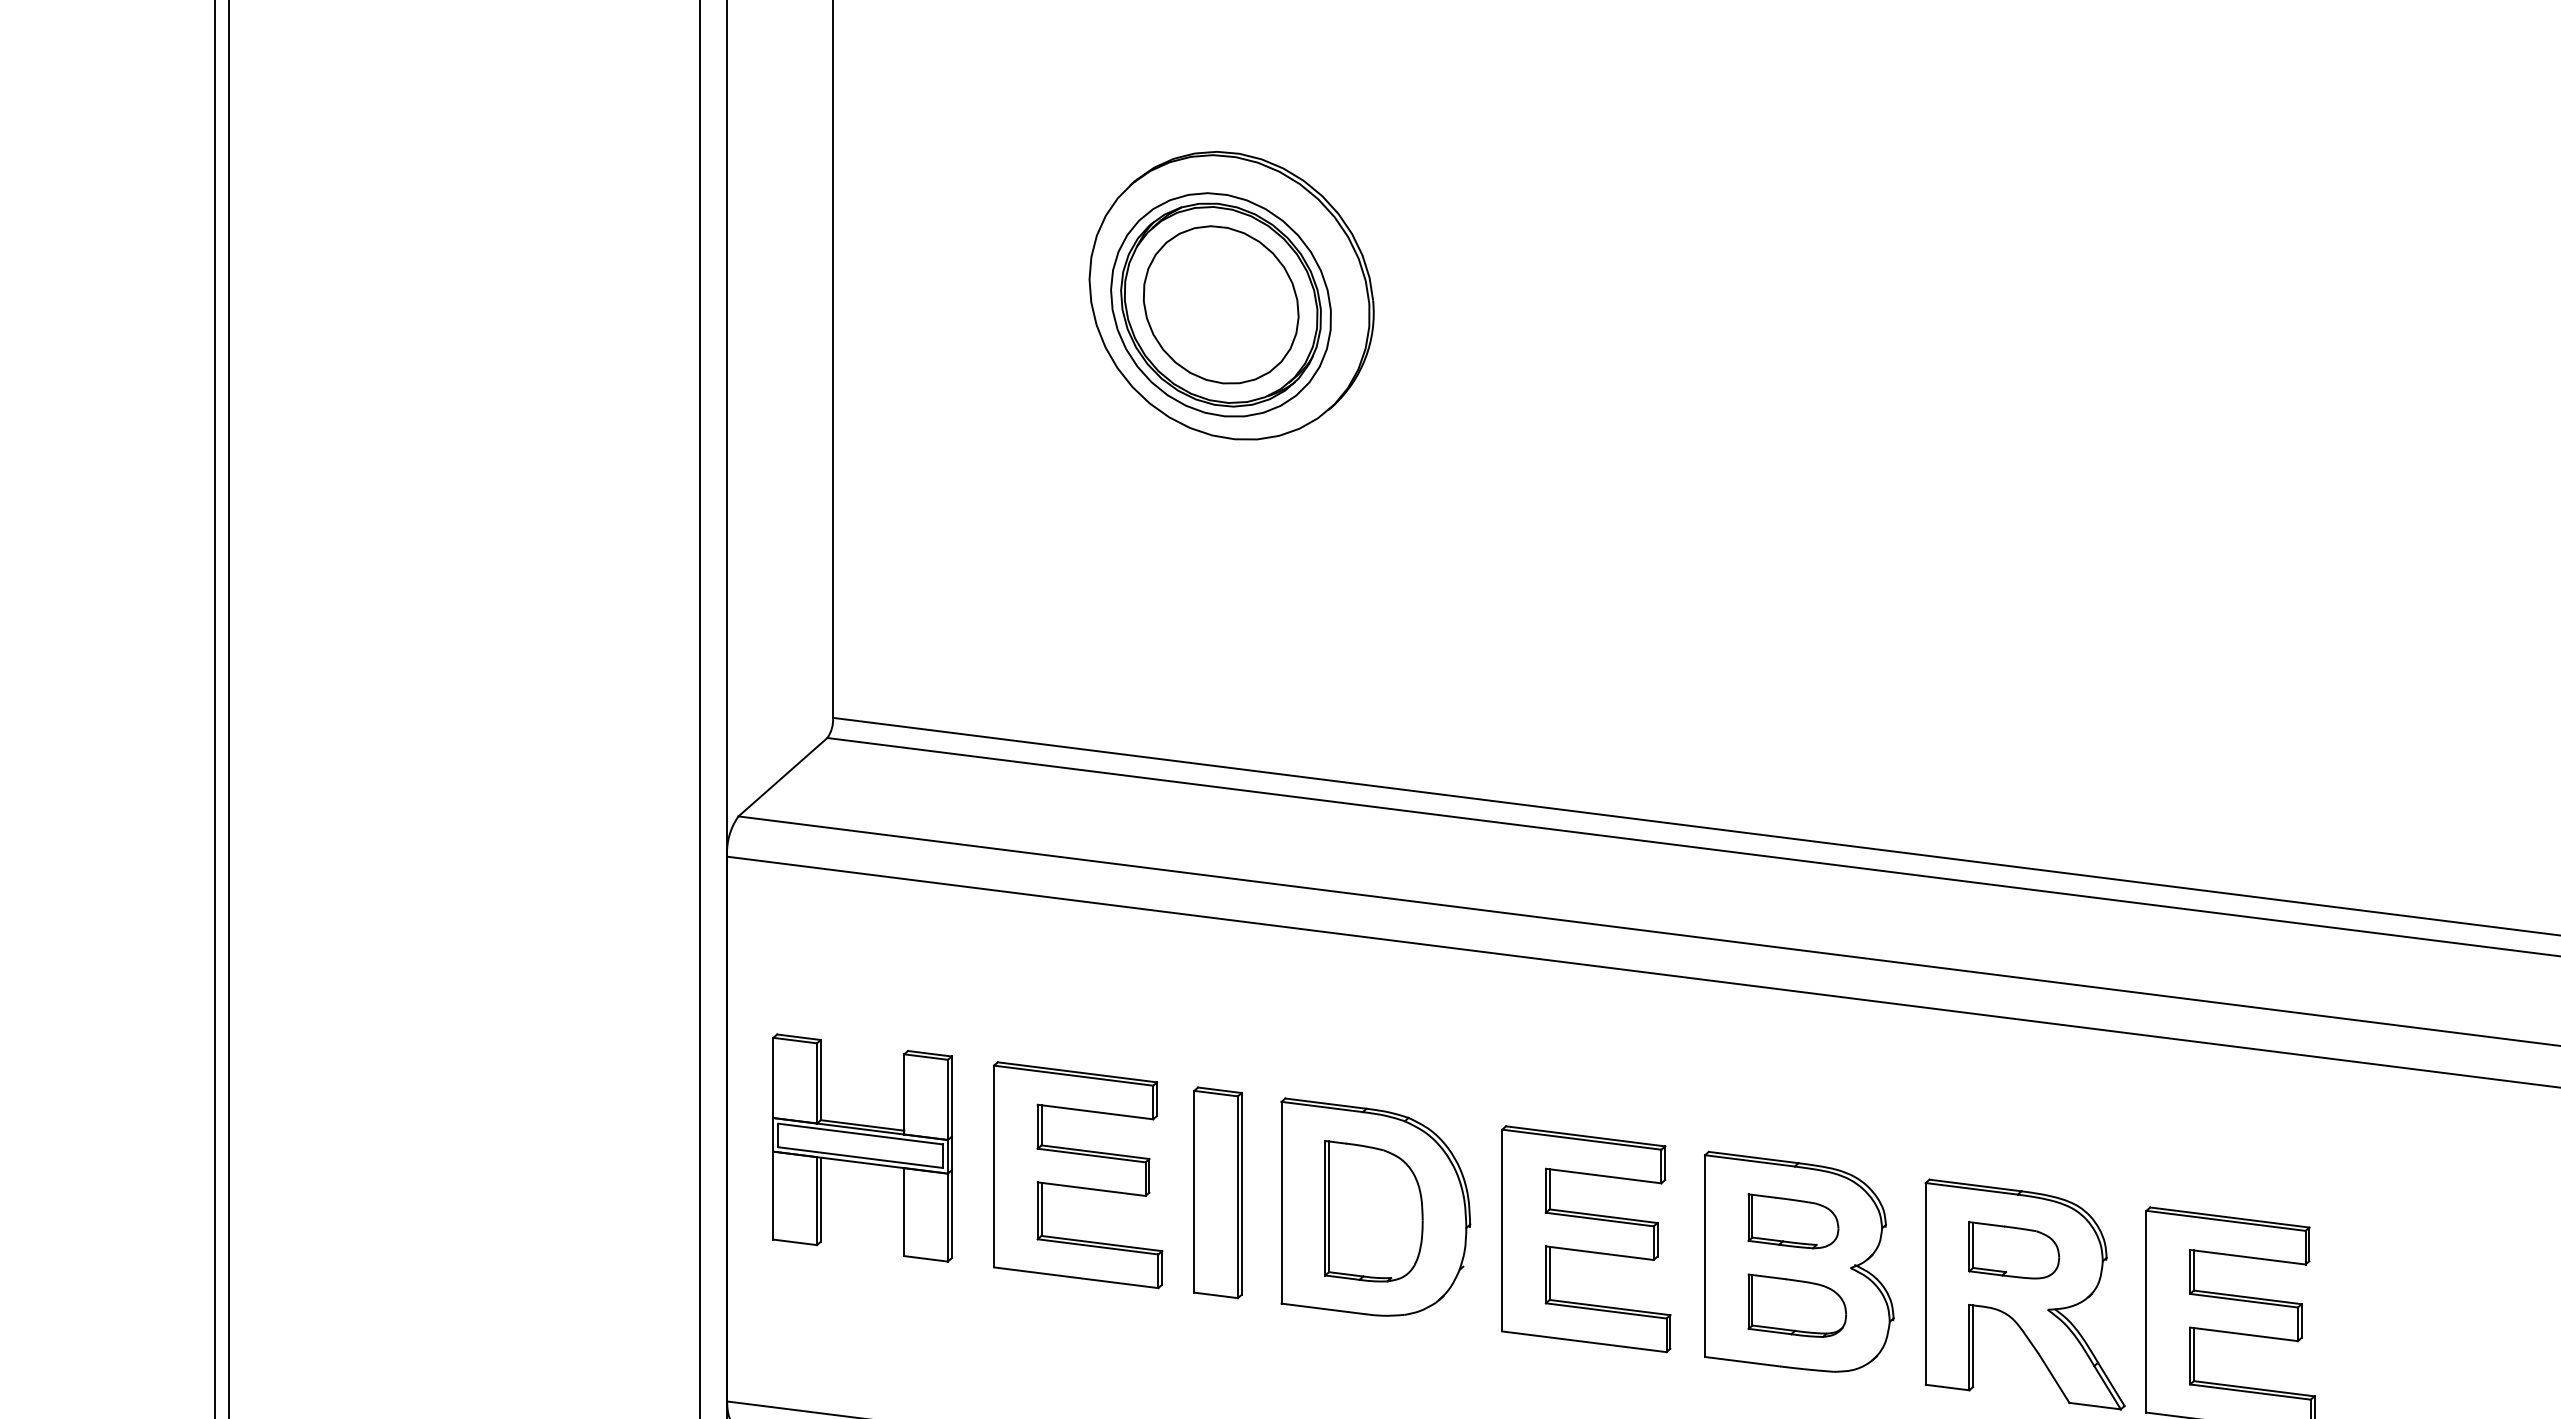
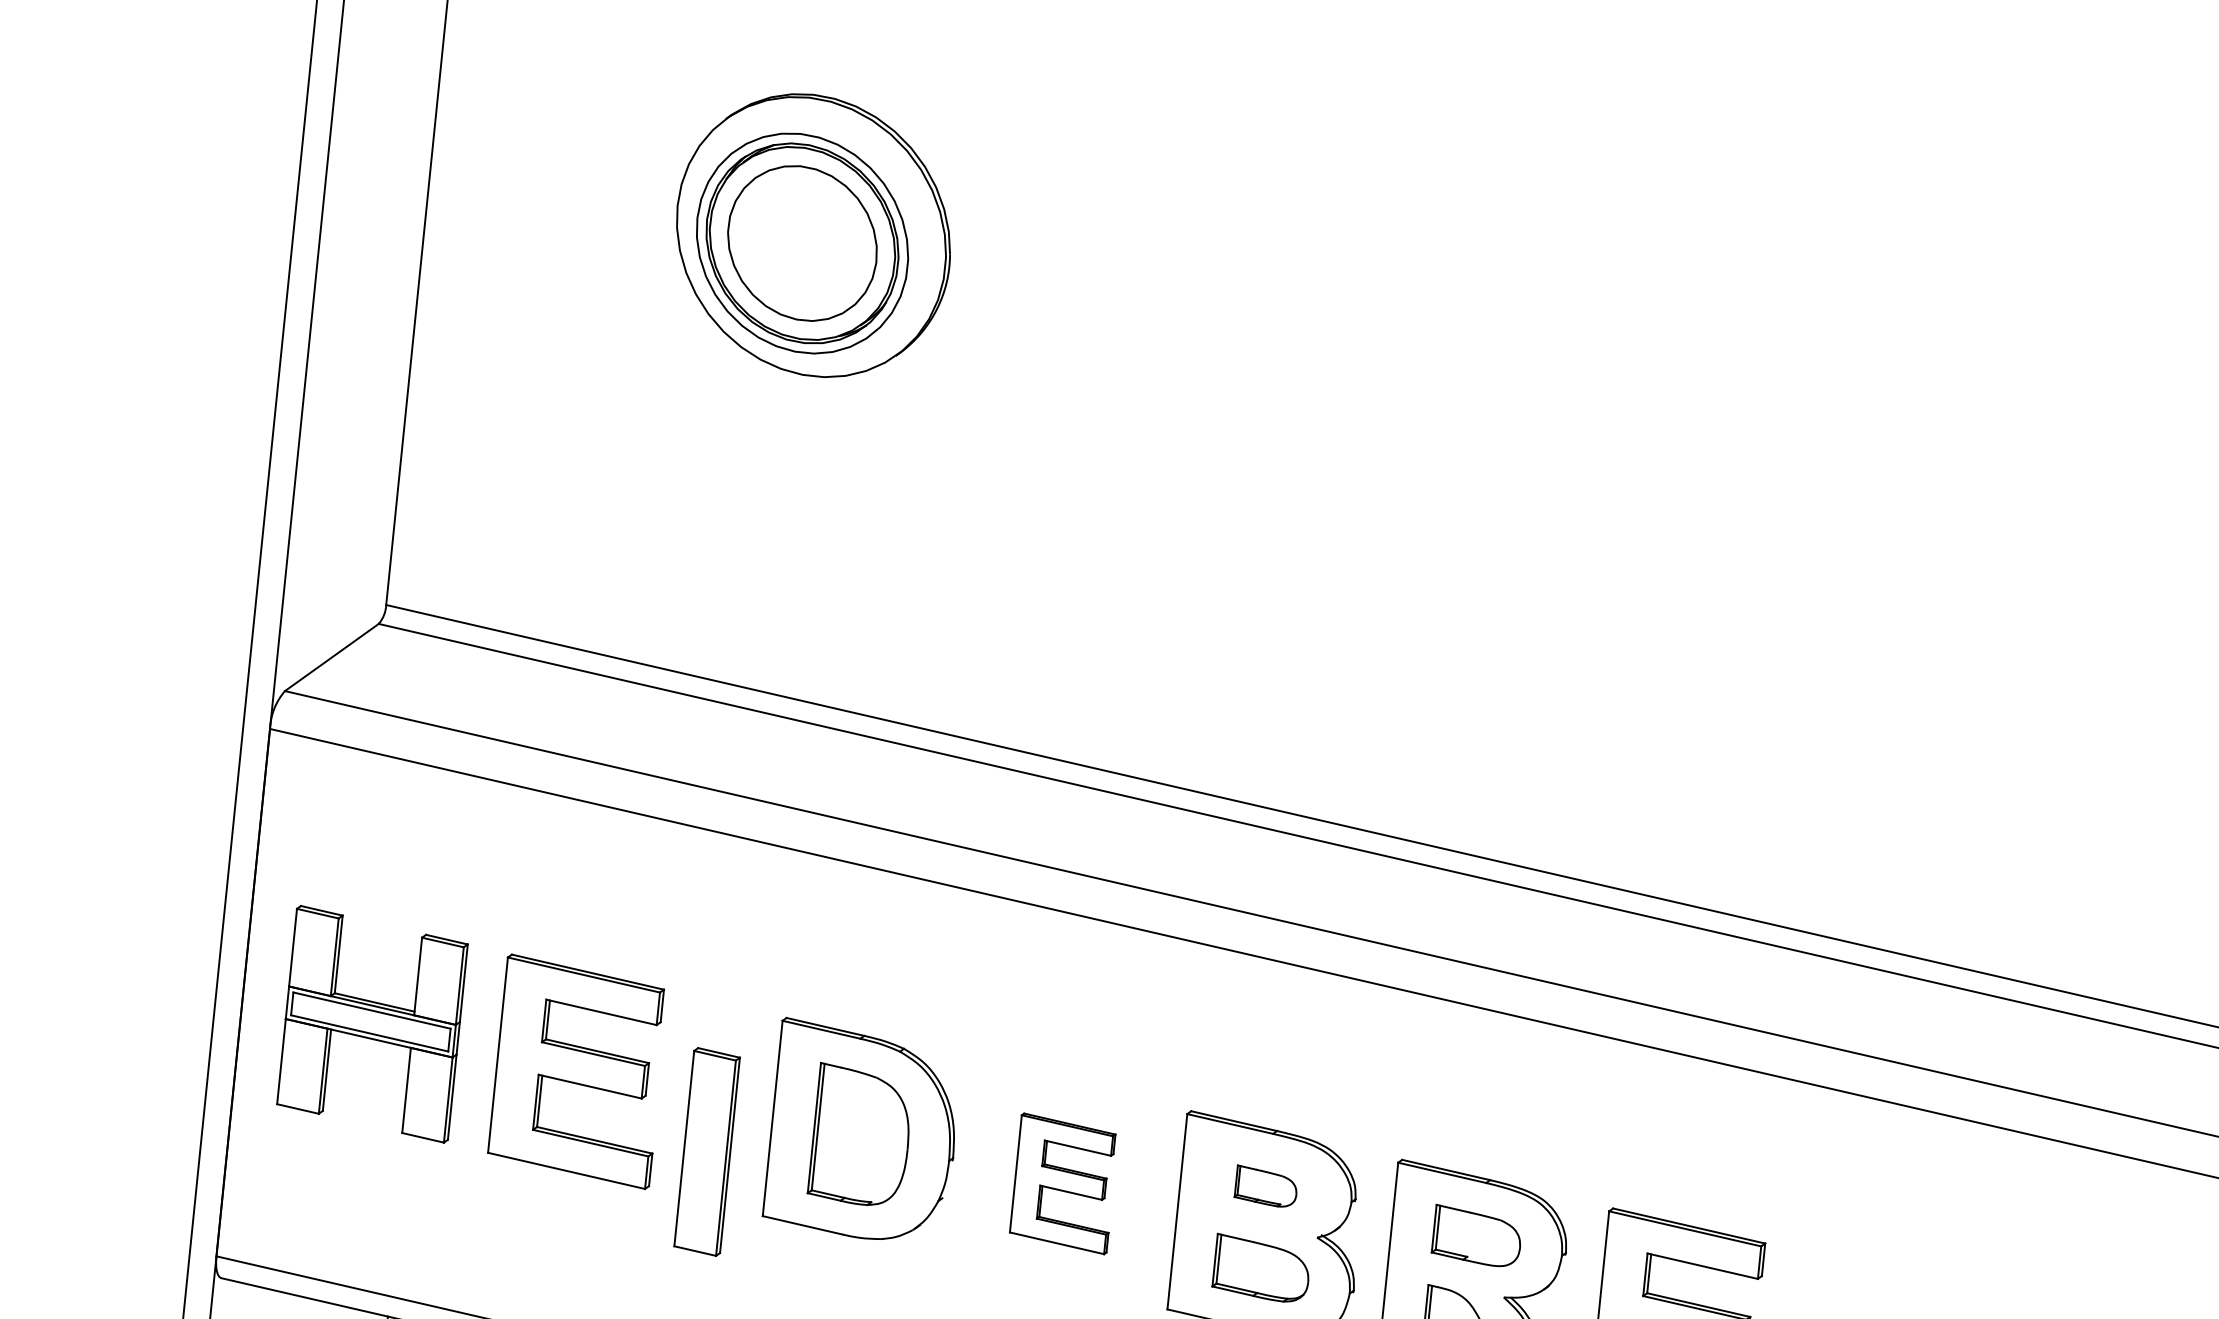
part: (1217, 1192) -> (706, 1151), moved
part: (1793, 1221) -> (1266, 1186), size x0.7
part: (1586, 1239) -> (1064, 1184), size x0.6

